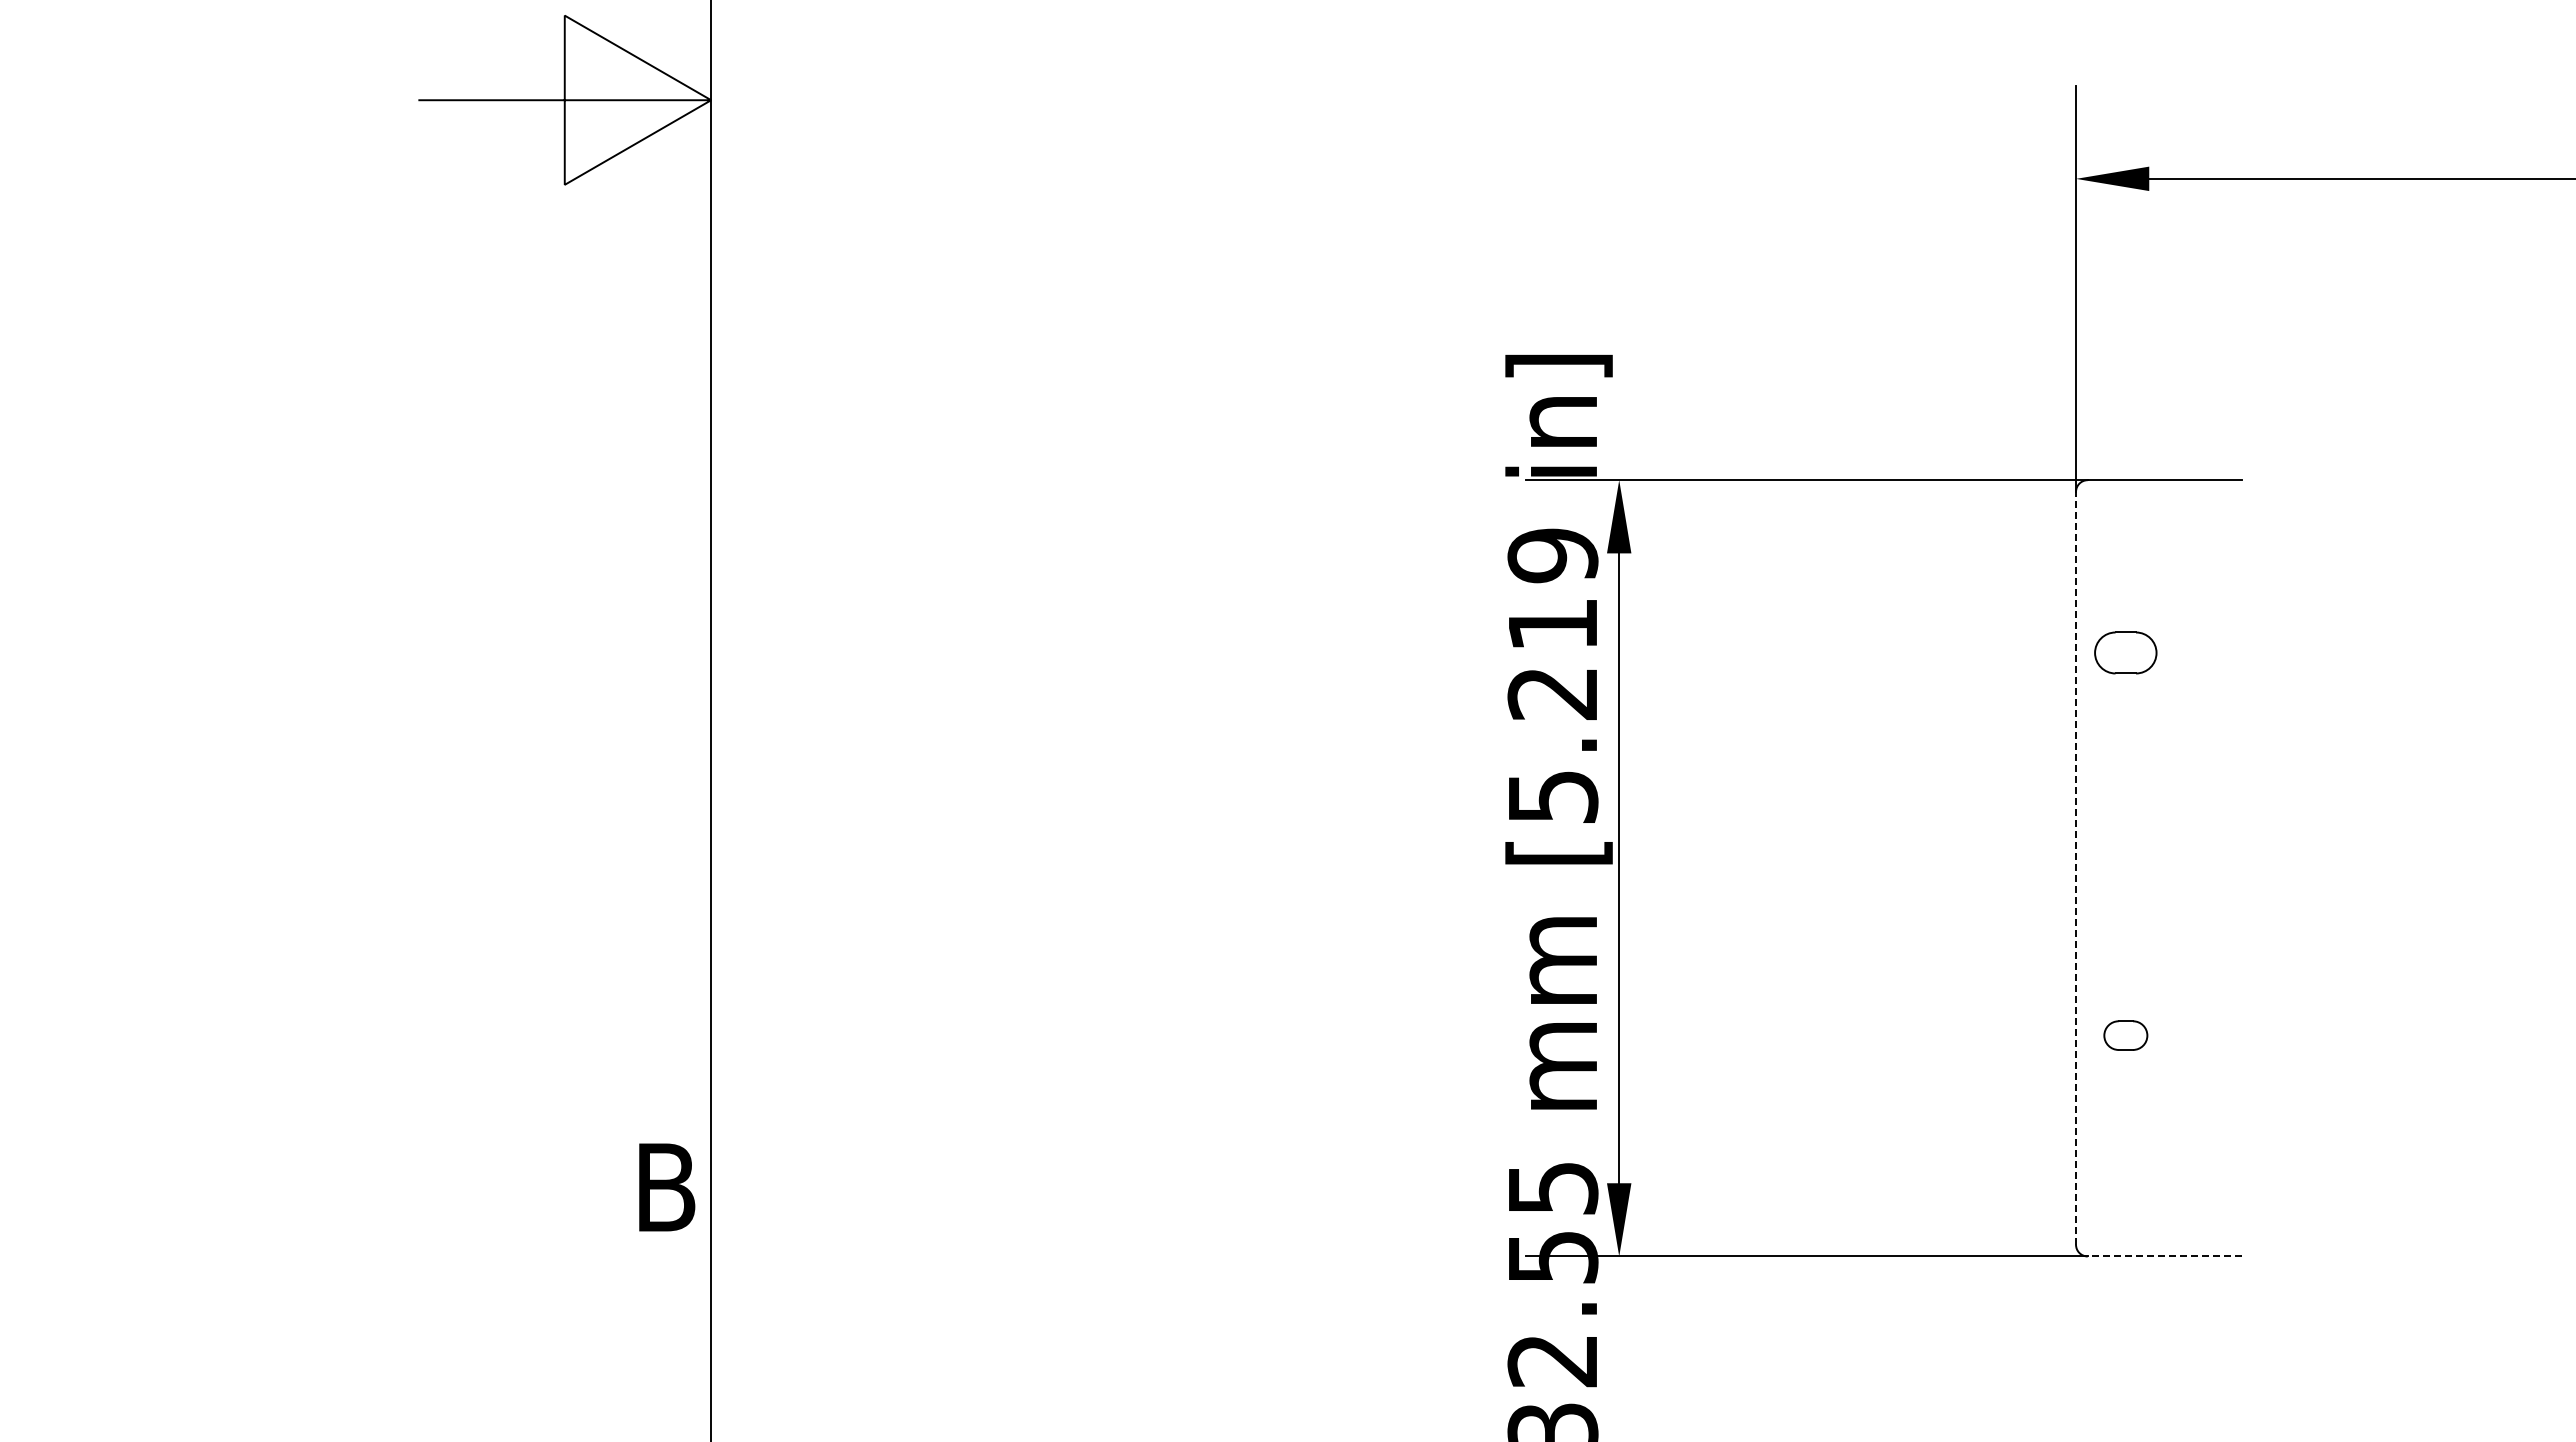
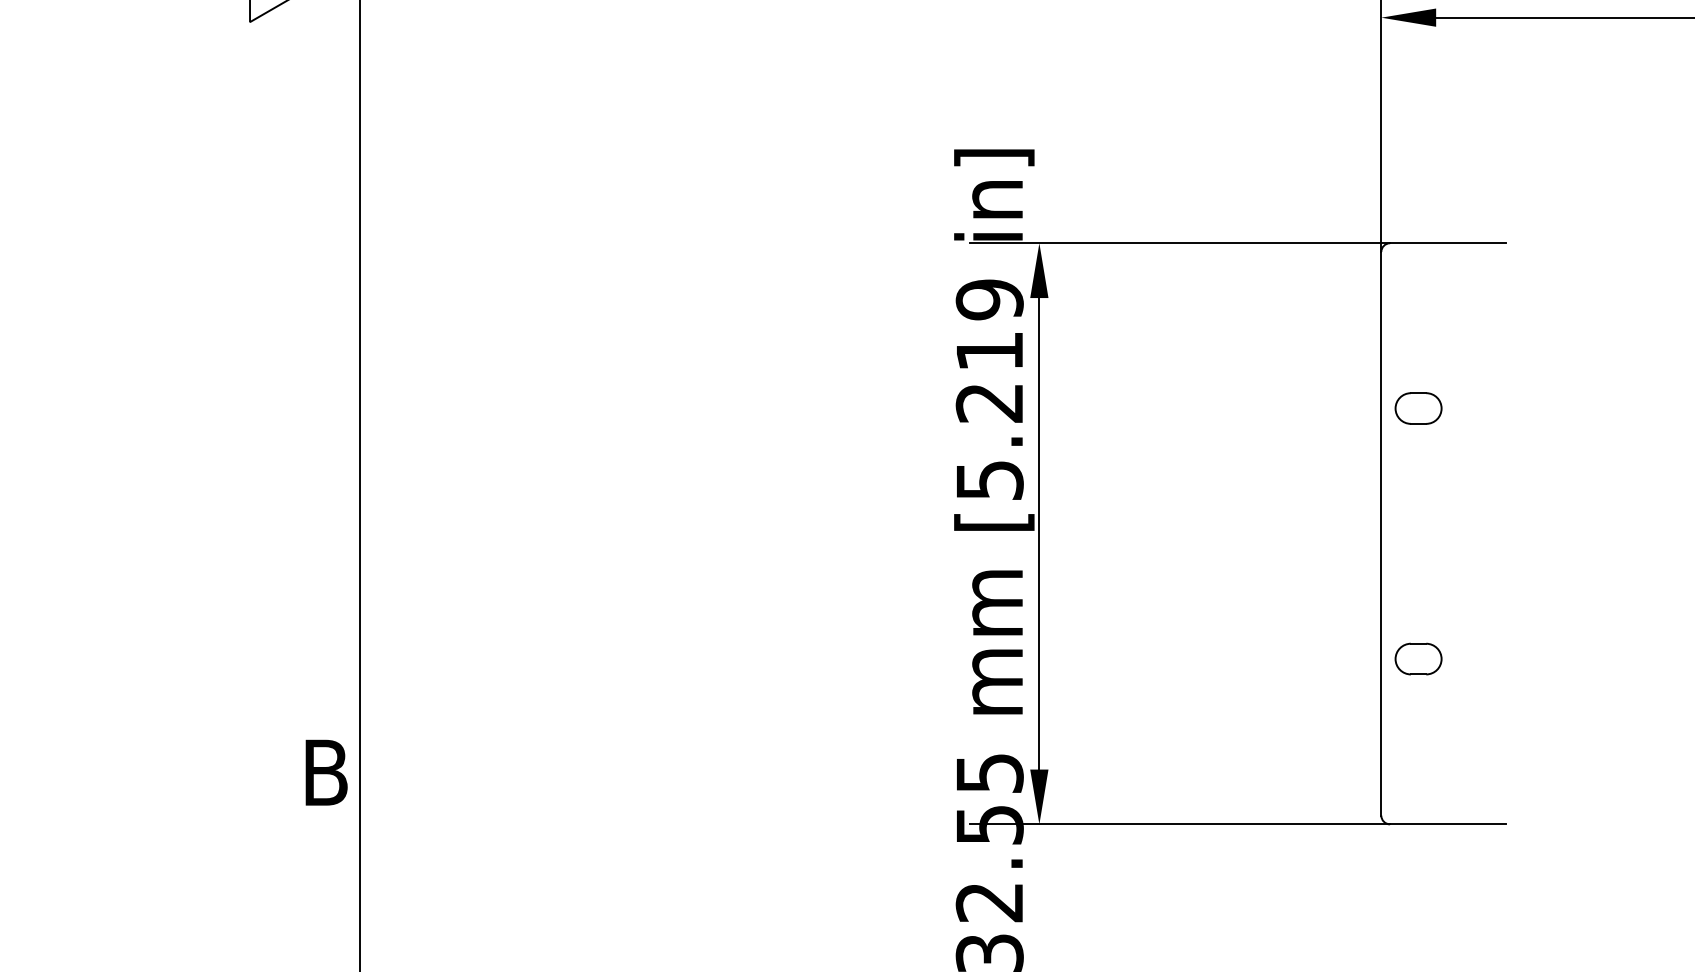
part: (2125, 652) -> (1418, 408), moved
line: (2076, 867) -> (1381, 533), dashed -> solid
part: (2125, 1035) -> (1418, 658), size x1.43
line: (2164, 1256) -> (1447, 824), dashed -> solid

